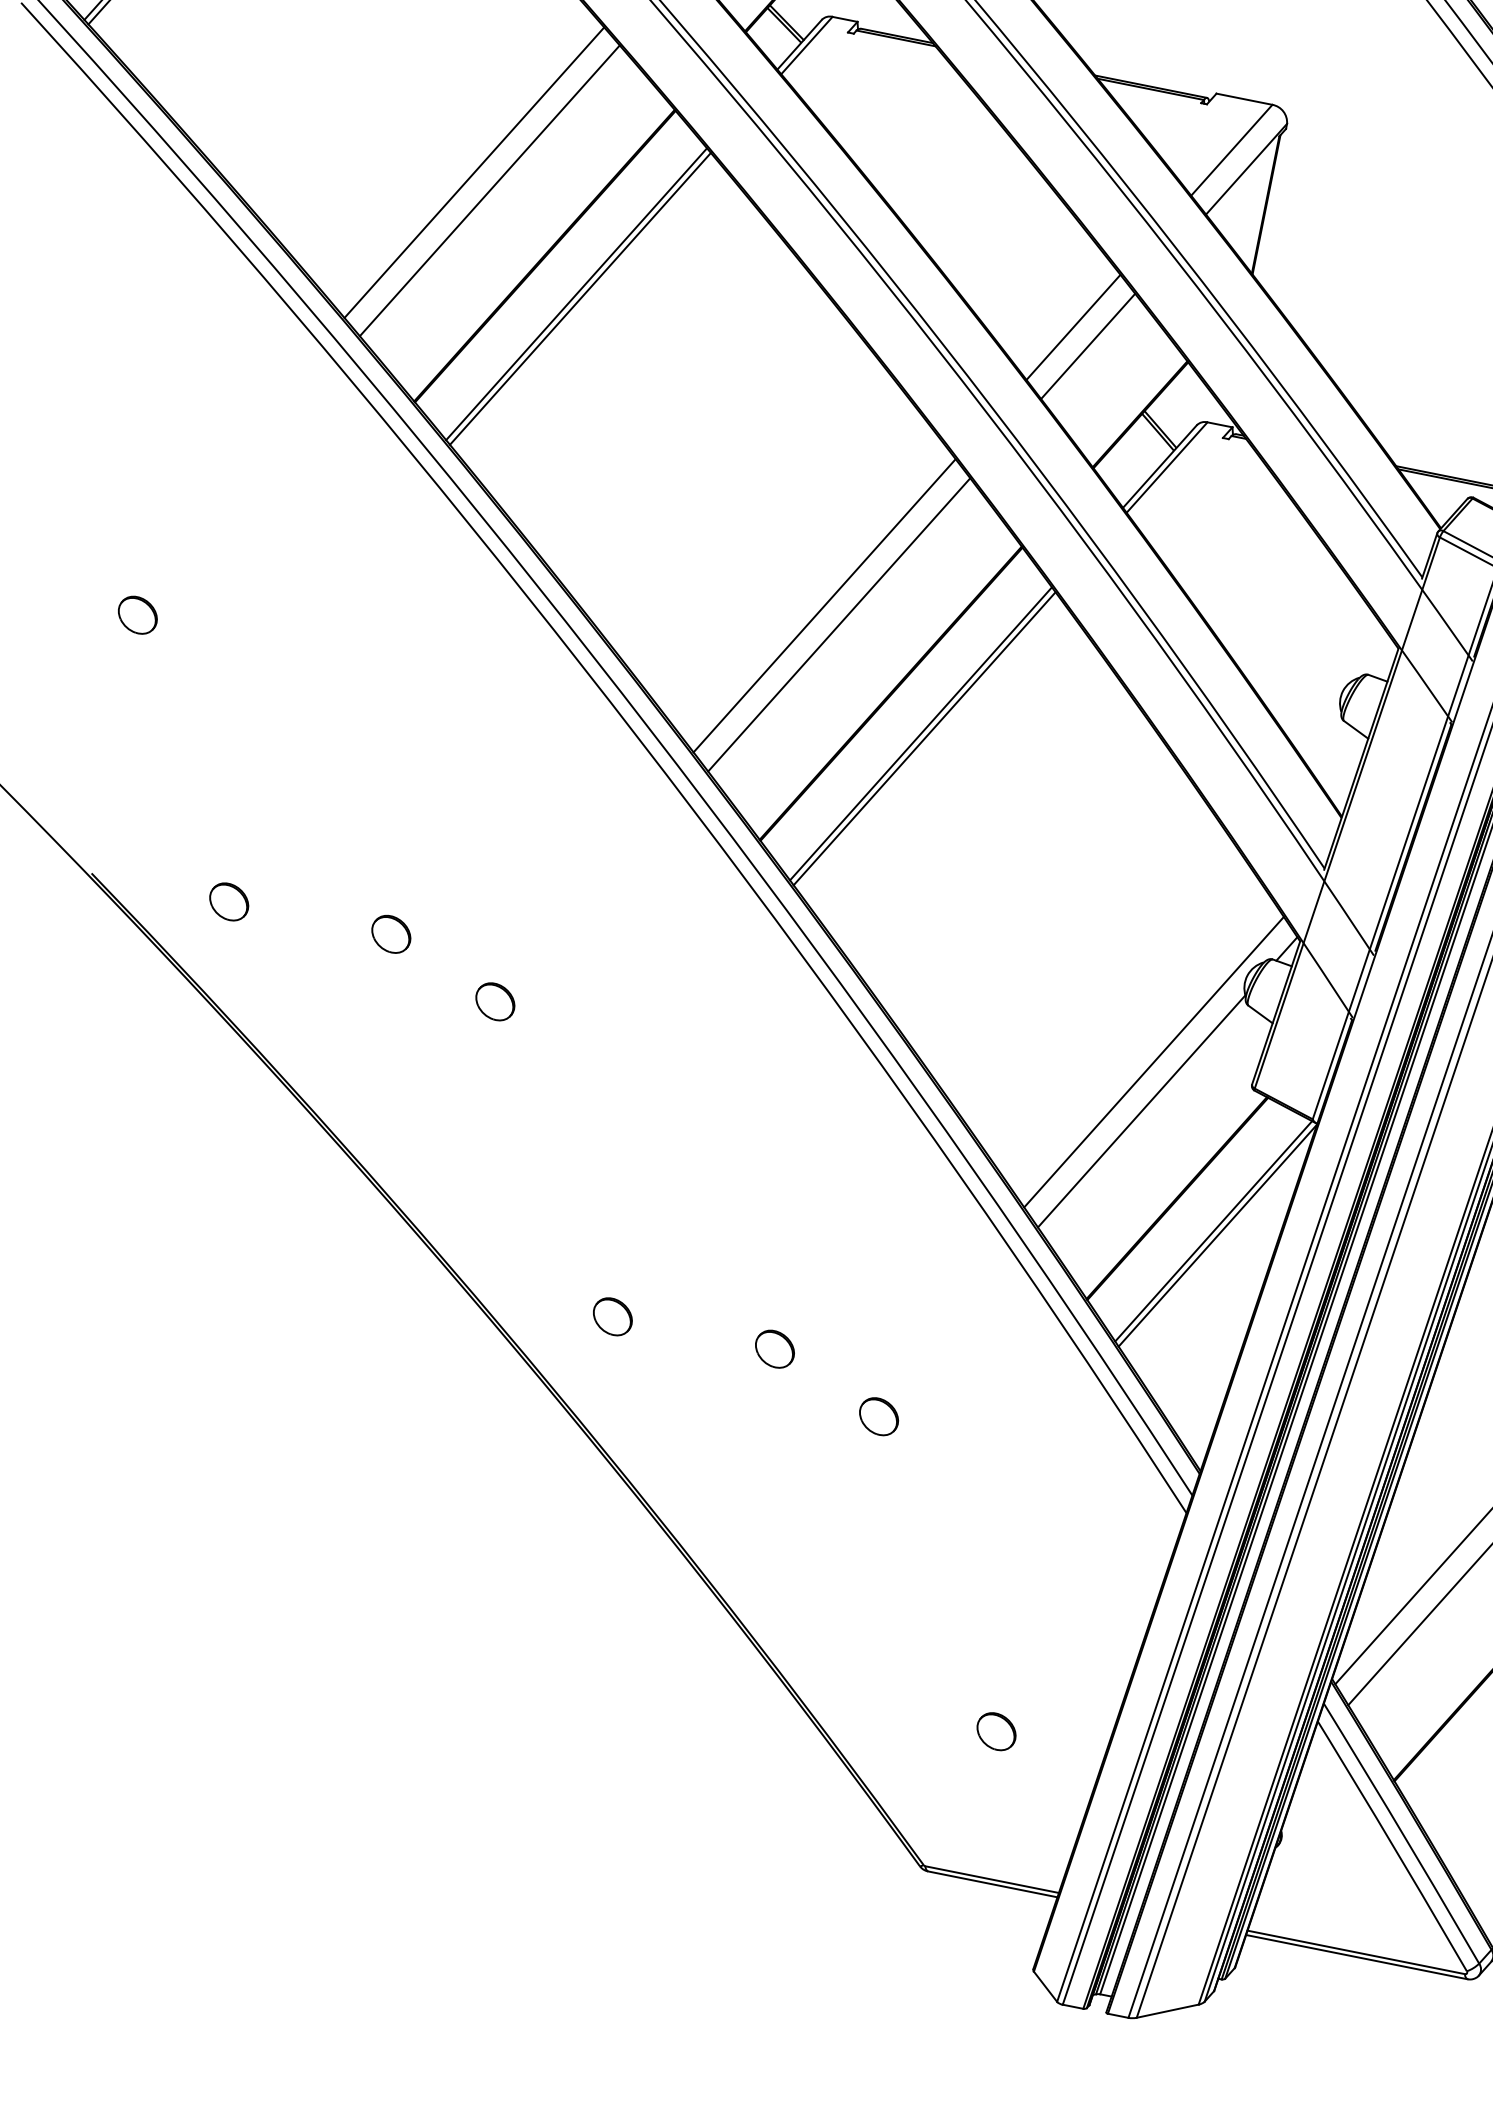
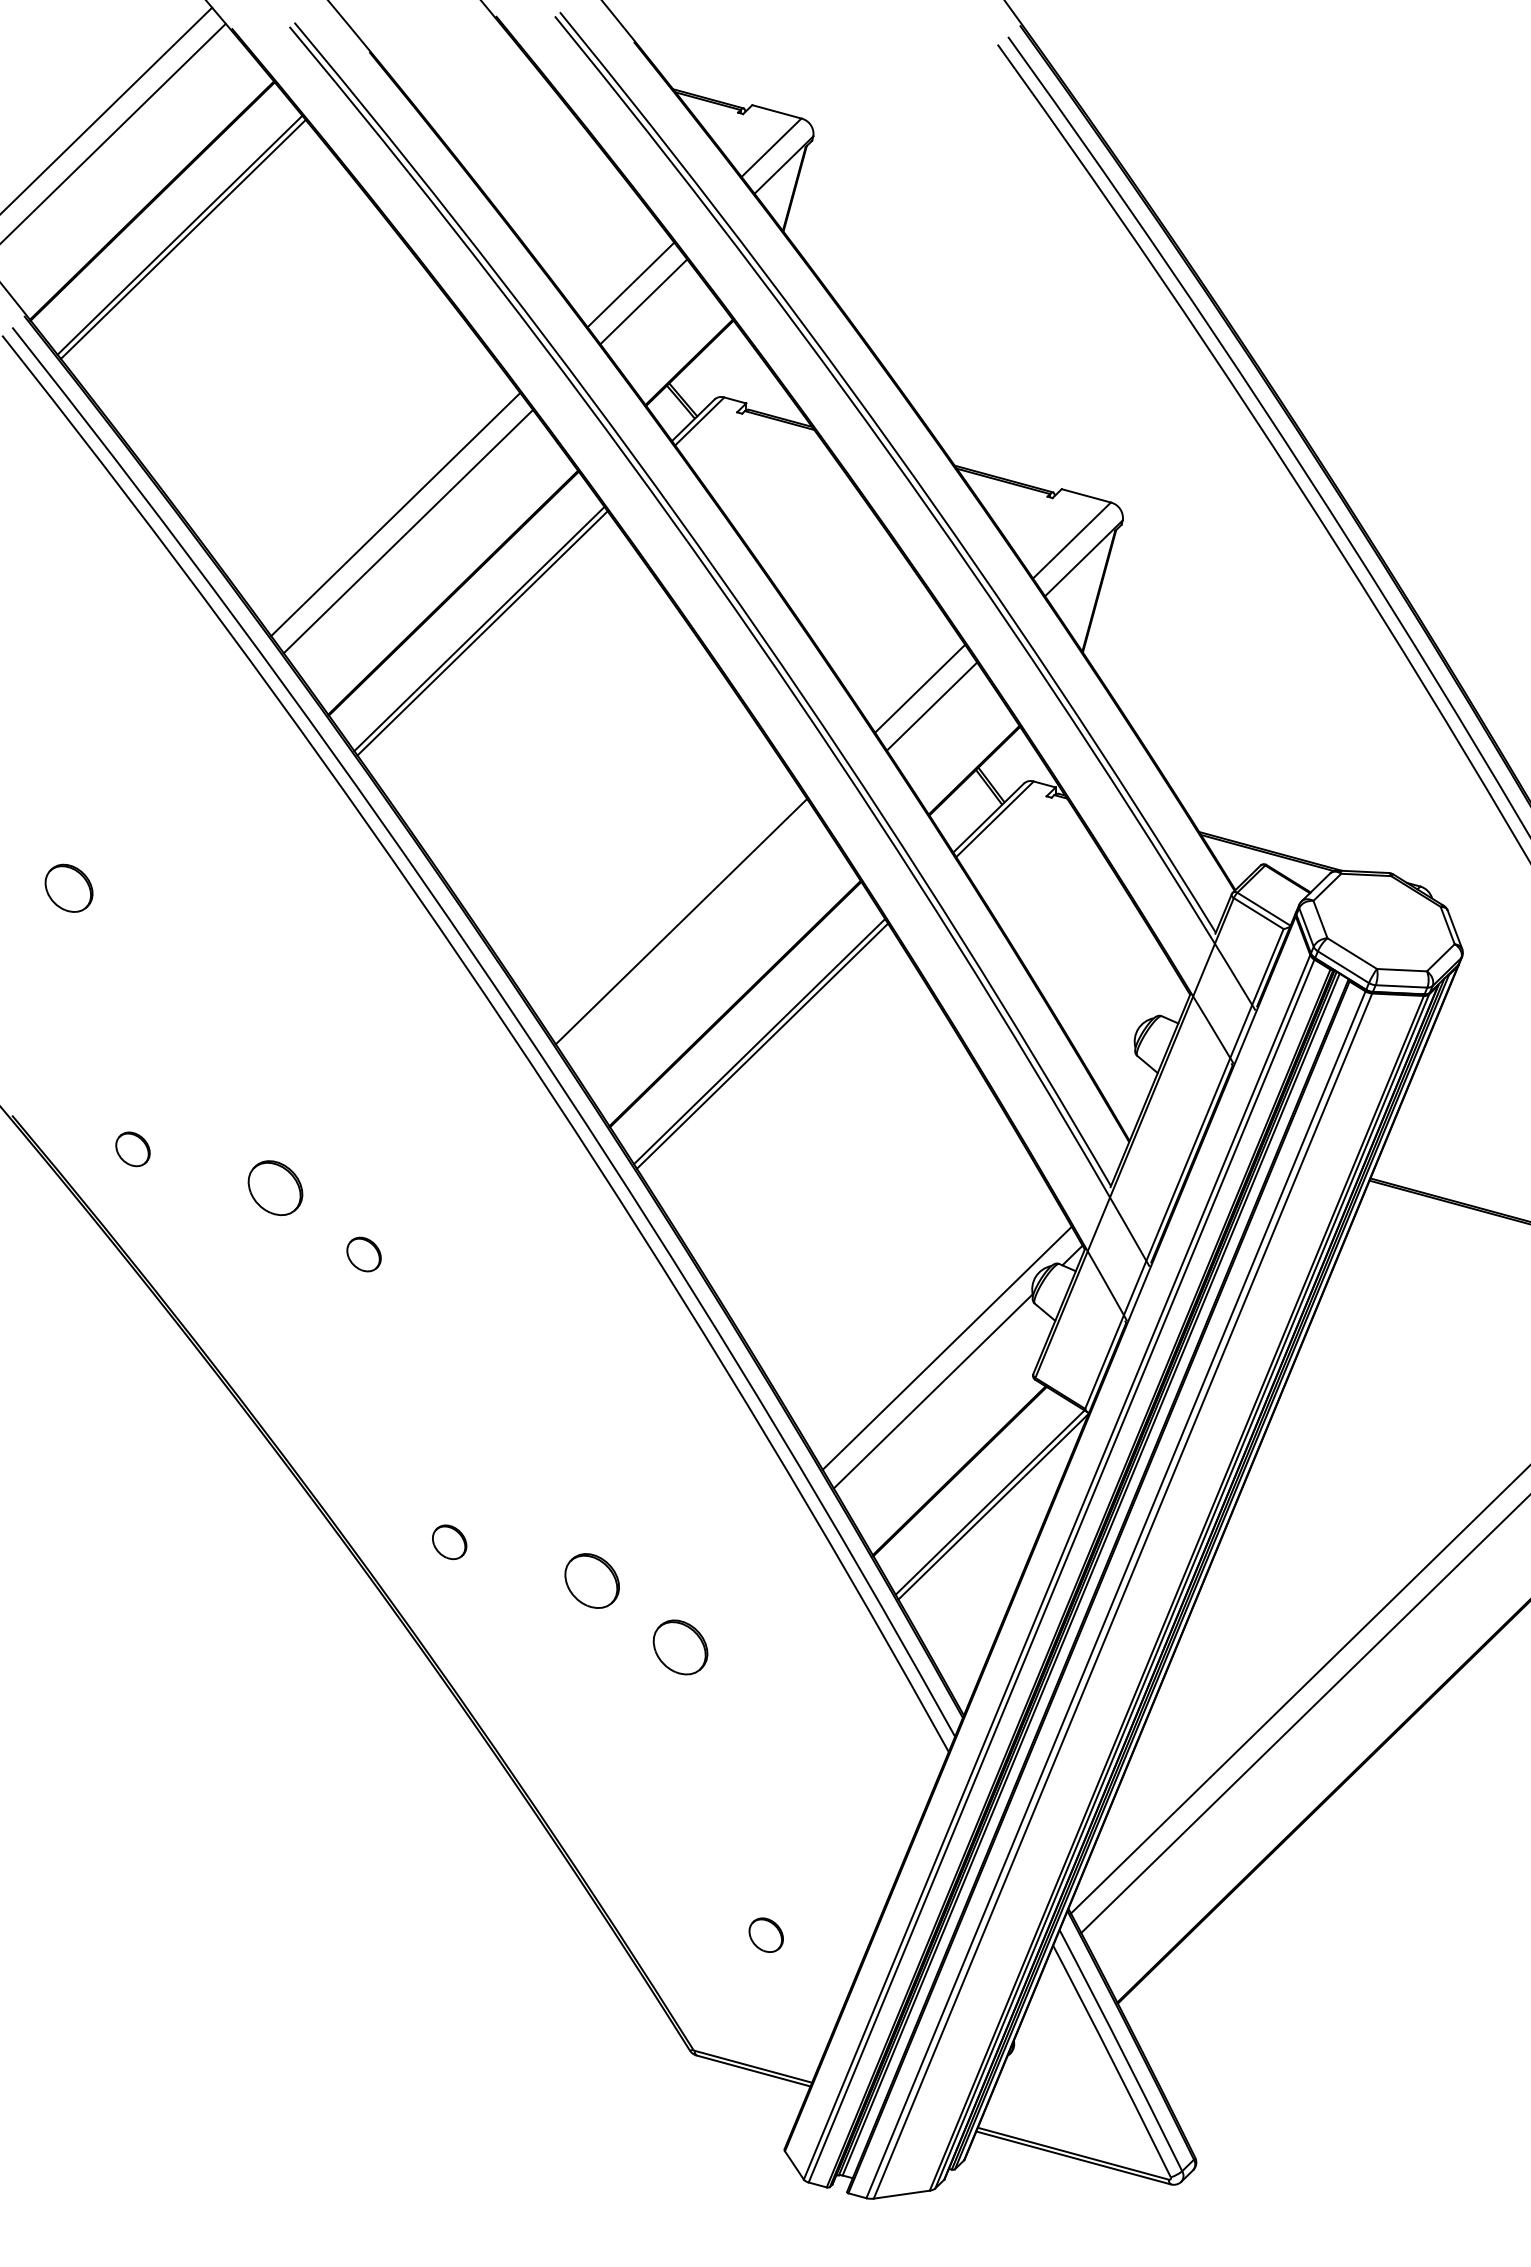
part: (137, 615) -> (68, 888), size x1.4
line: (838, 624) -> (692, 939), removed
part: (391, 933) -> (275, 1187), size x1.6
part: (774, 1348) -> (591, 1580), size x1.6
part: (878, 1416) -> (680, 1647), size x1.6

